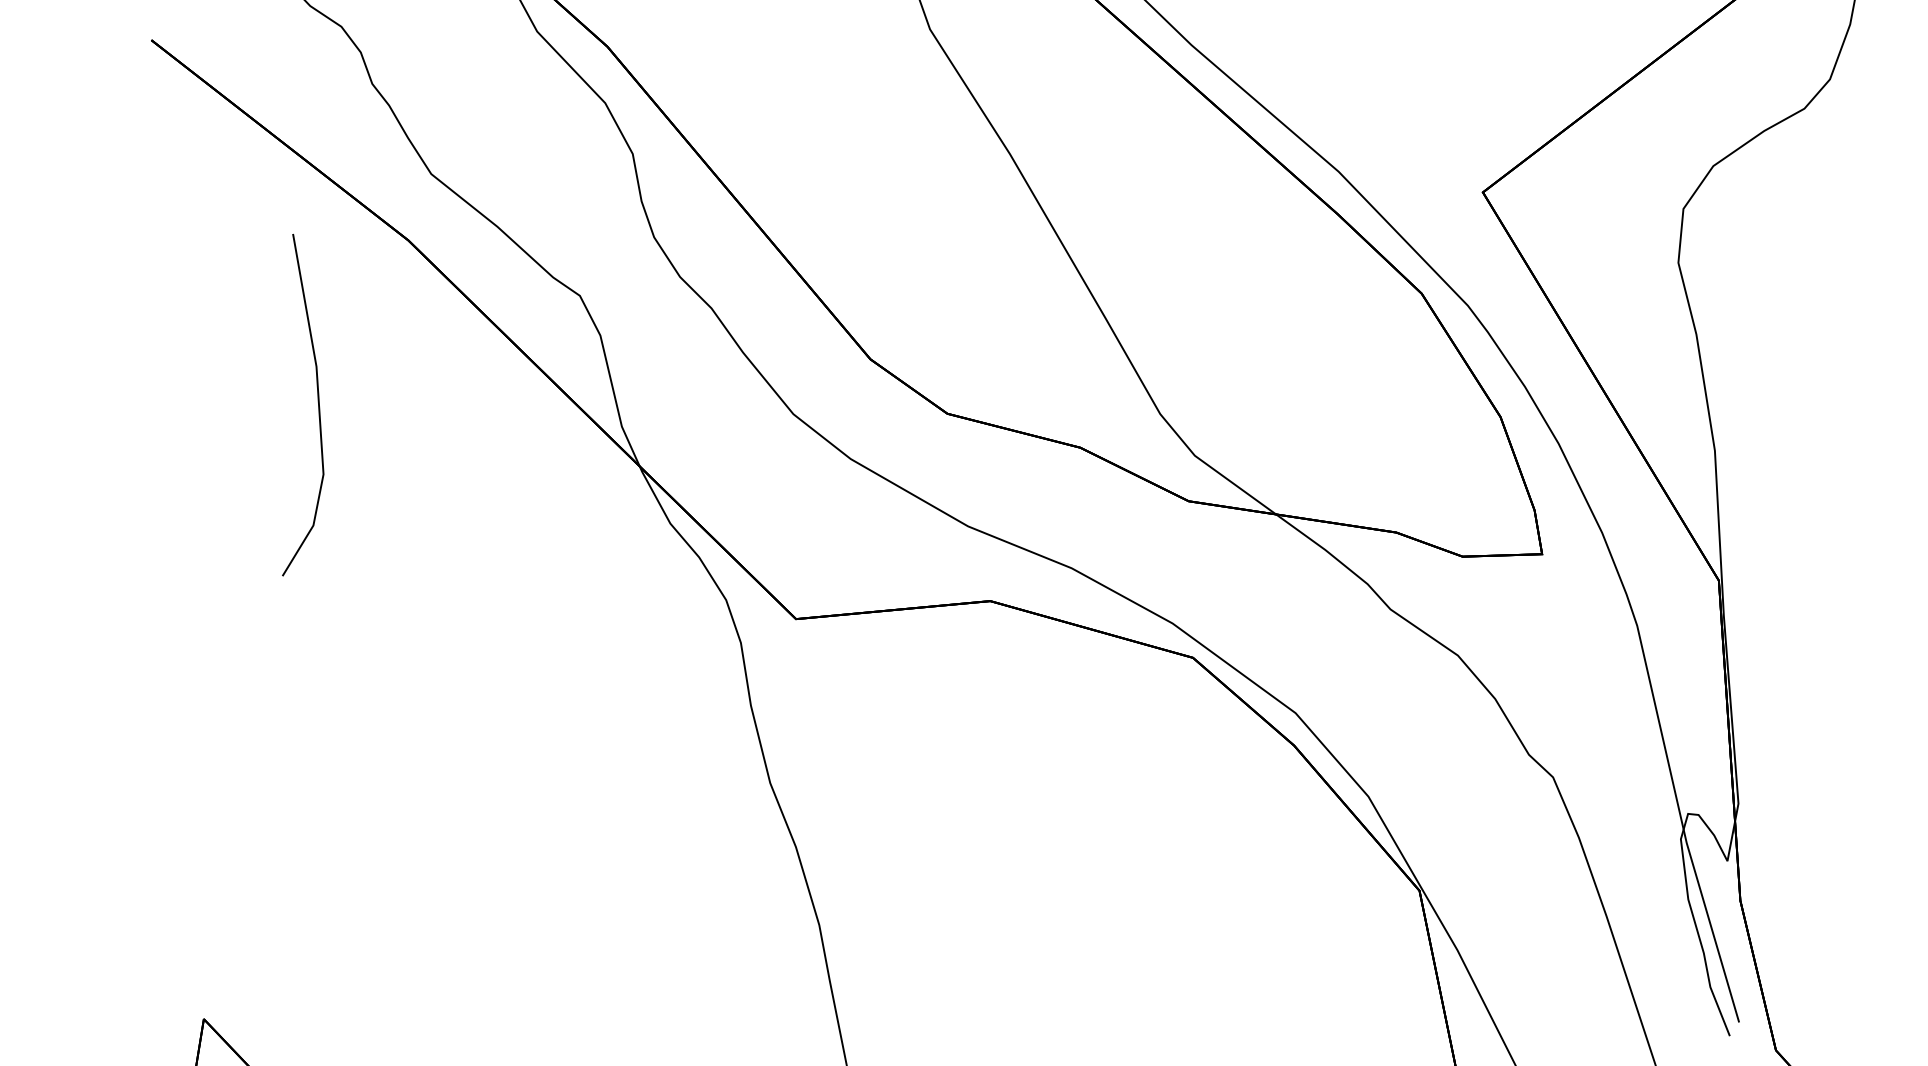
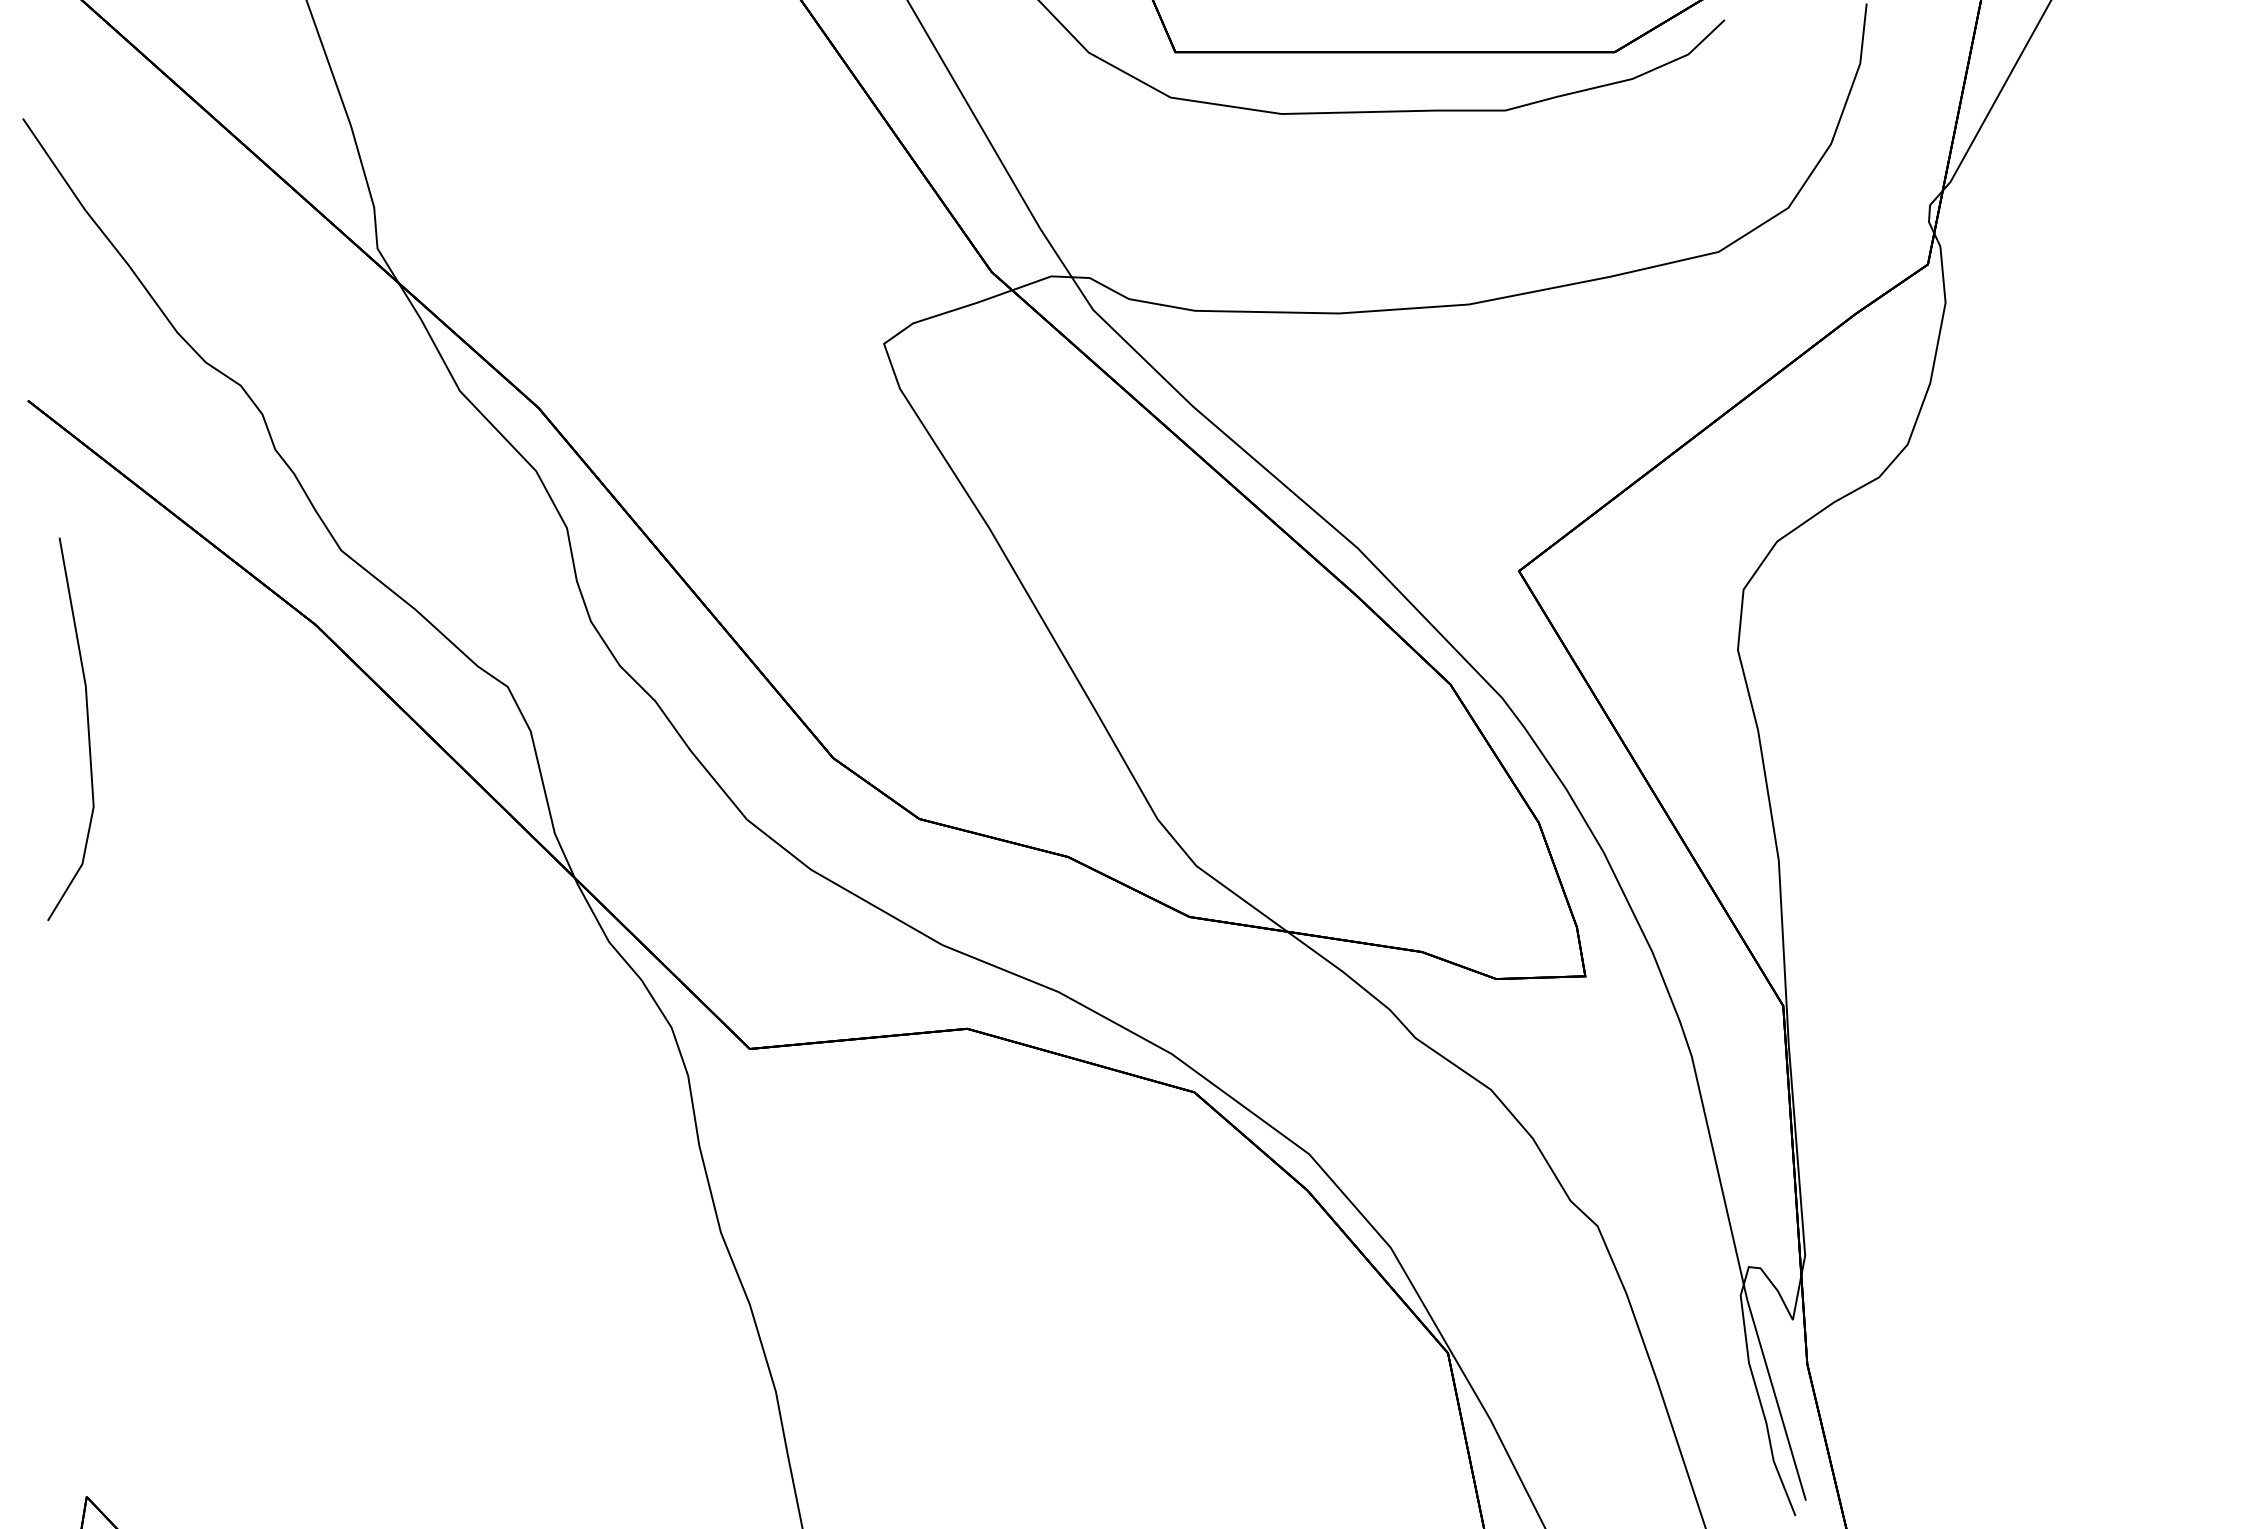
line: (317, 405) -> (87, 729), moved

